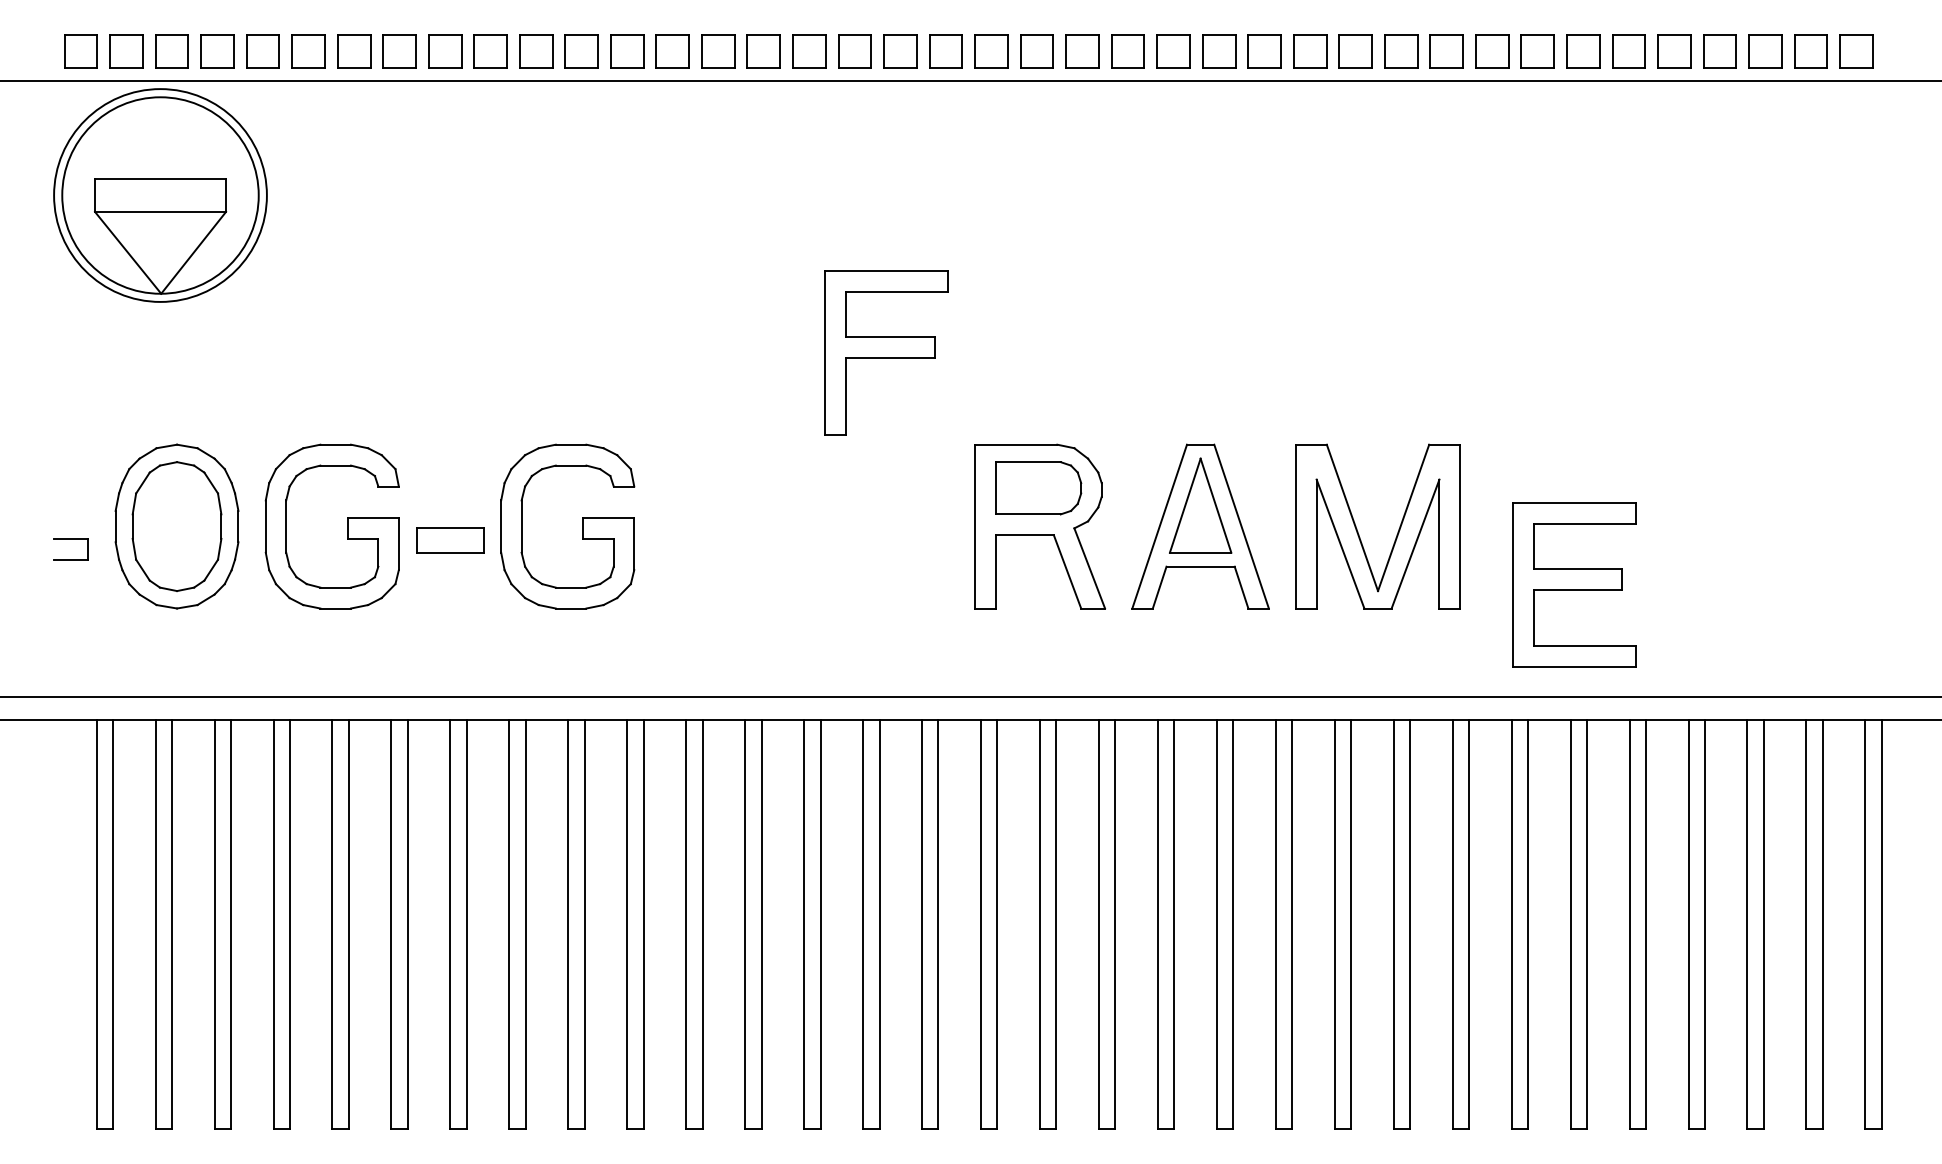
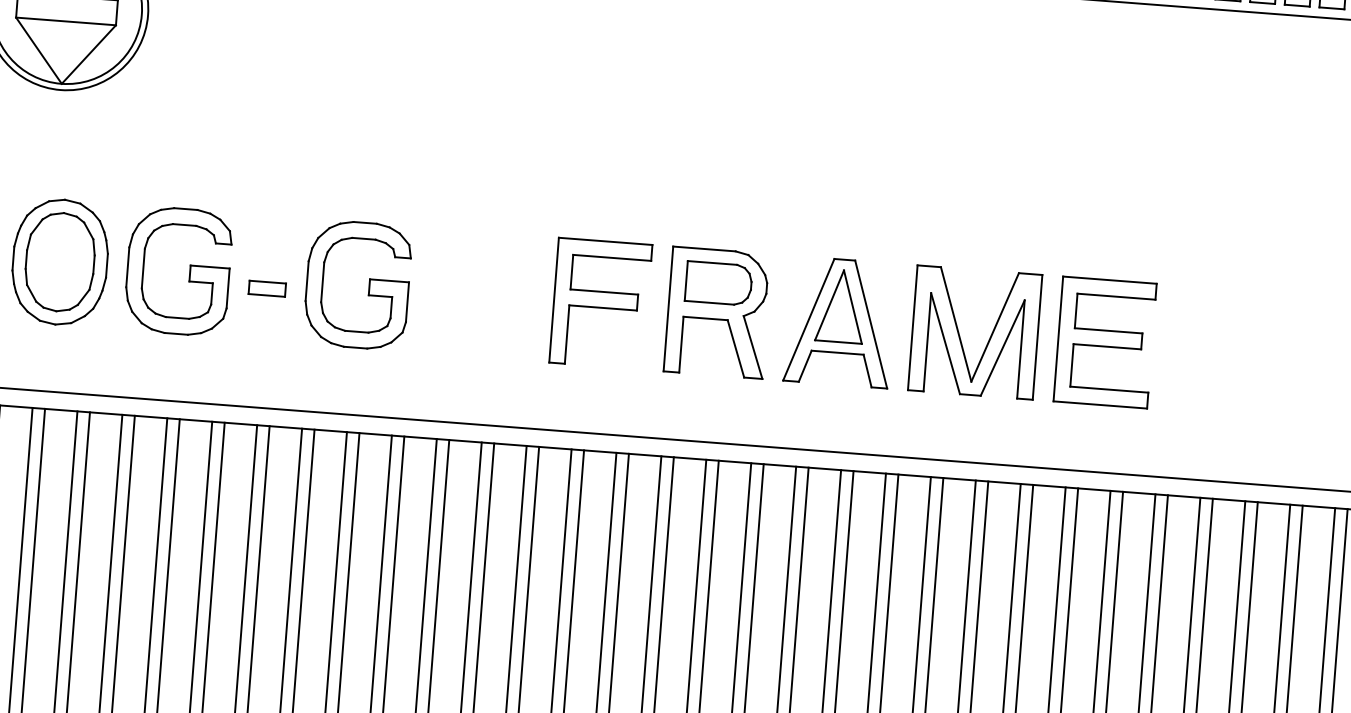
part: (886, 352) -> (600, 303), moved
part: (449, 540) -> (266, 288), size x0.71
part: (1574, 584) -> (1105, 342), moved

